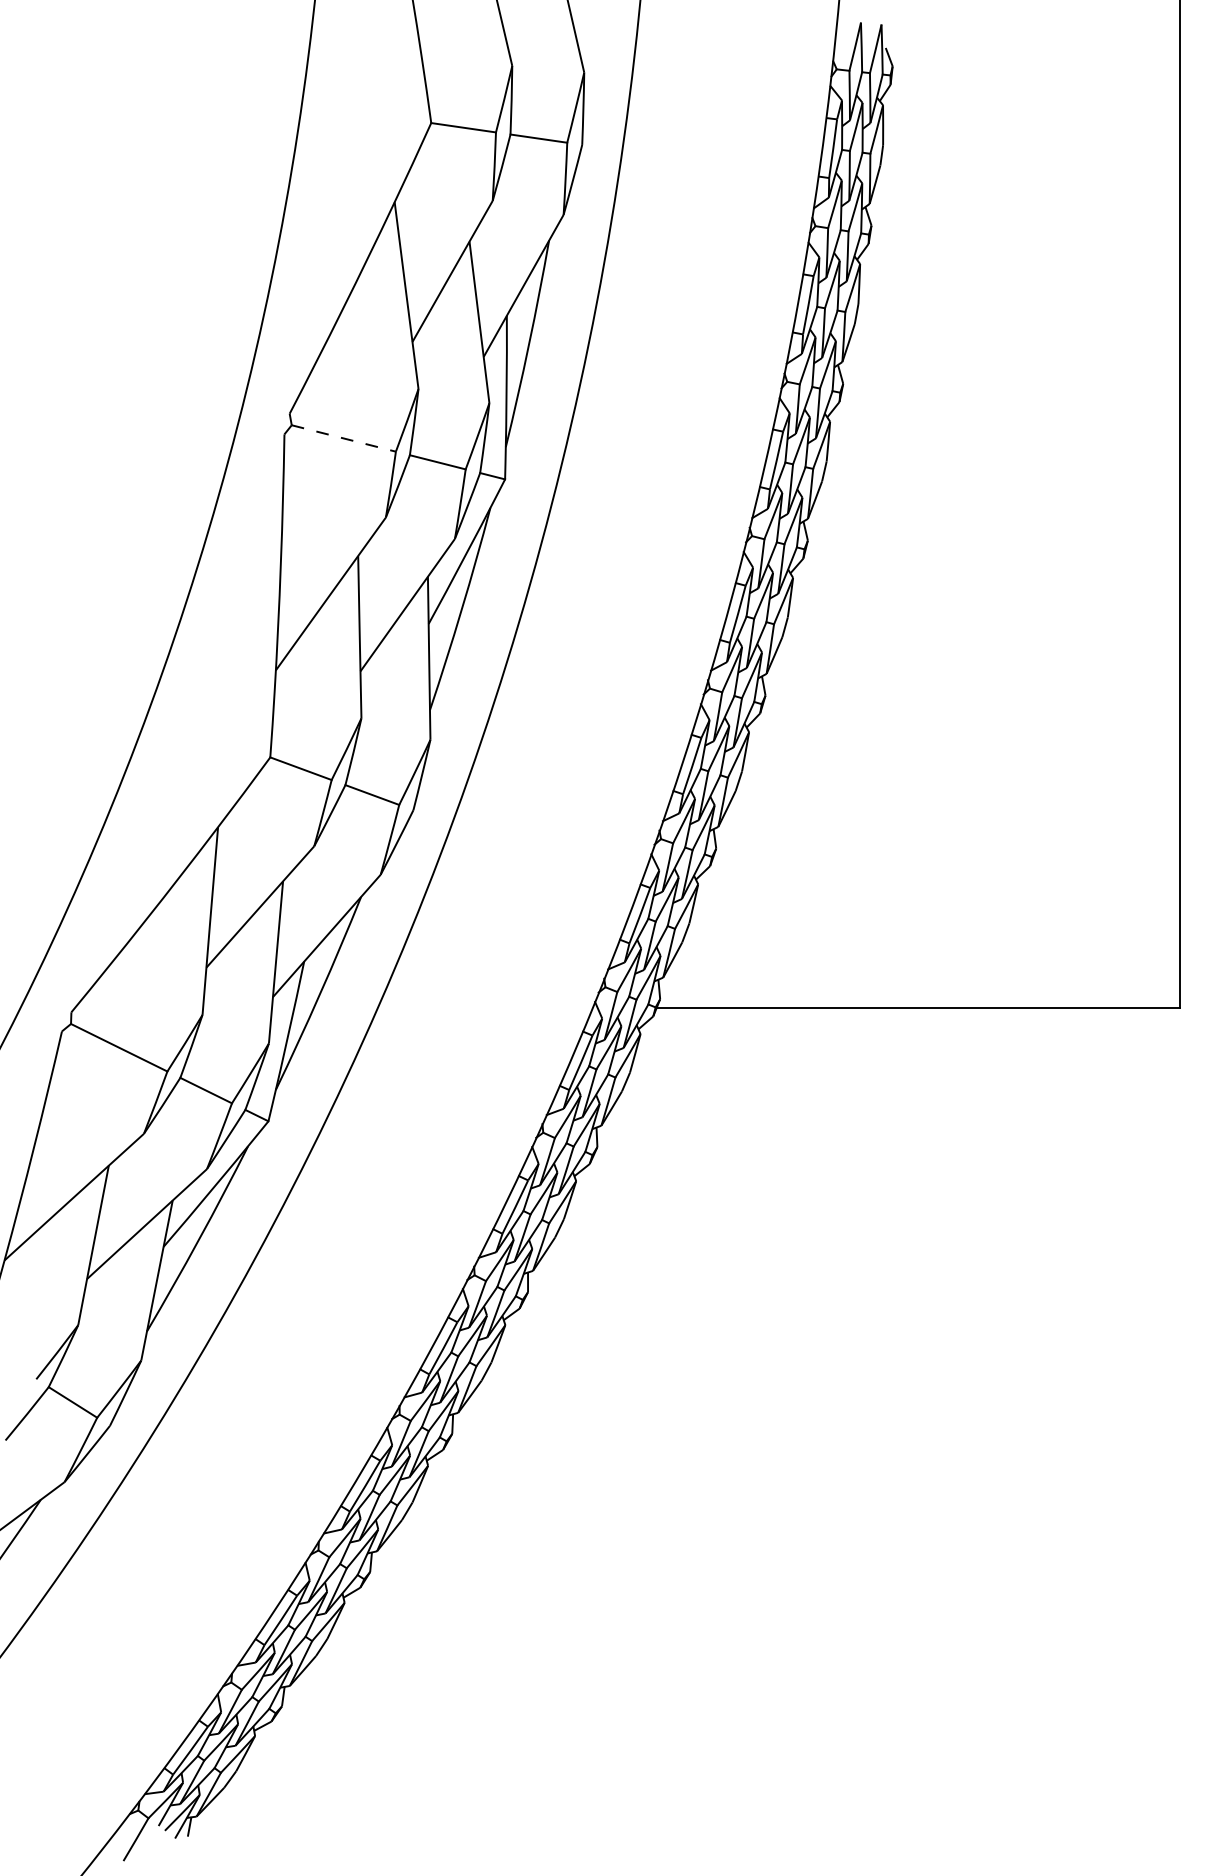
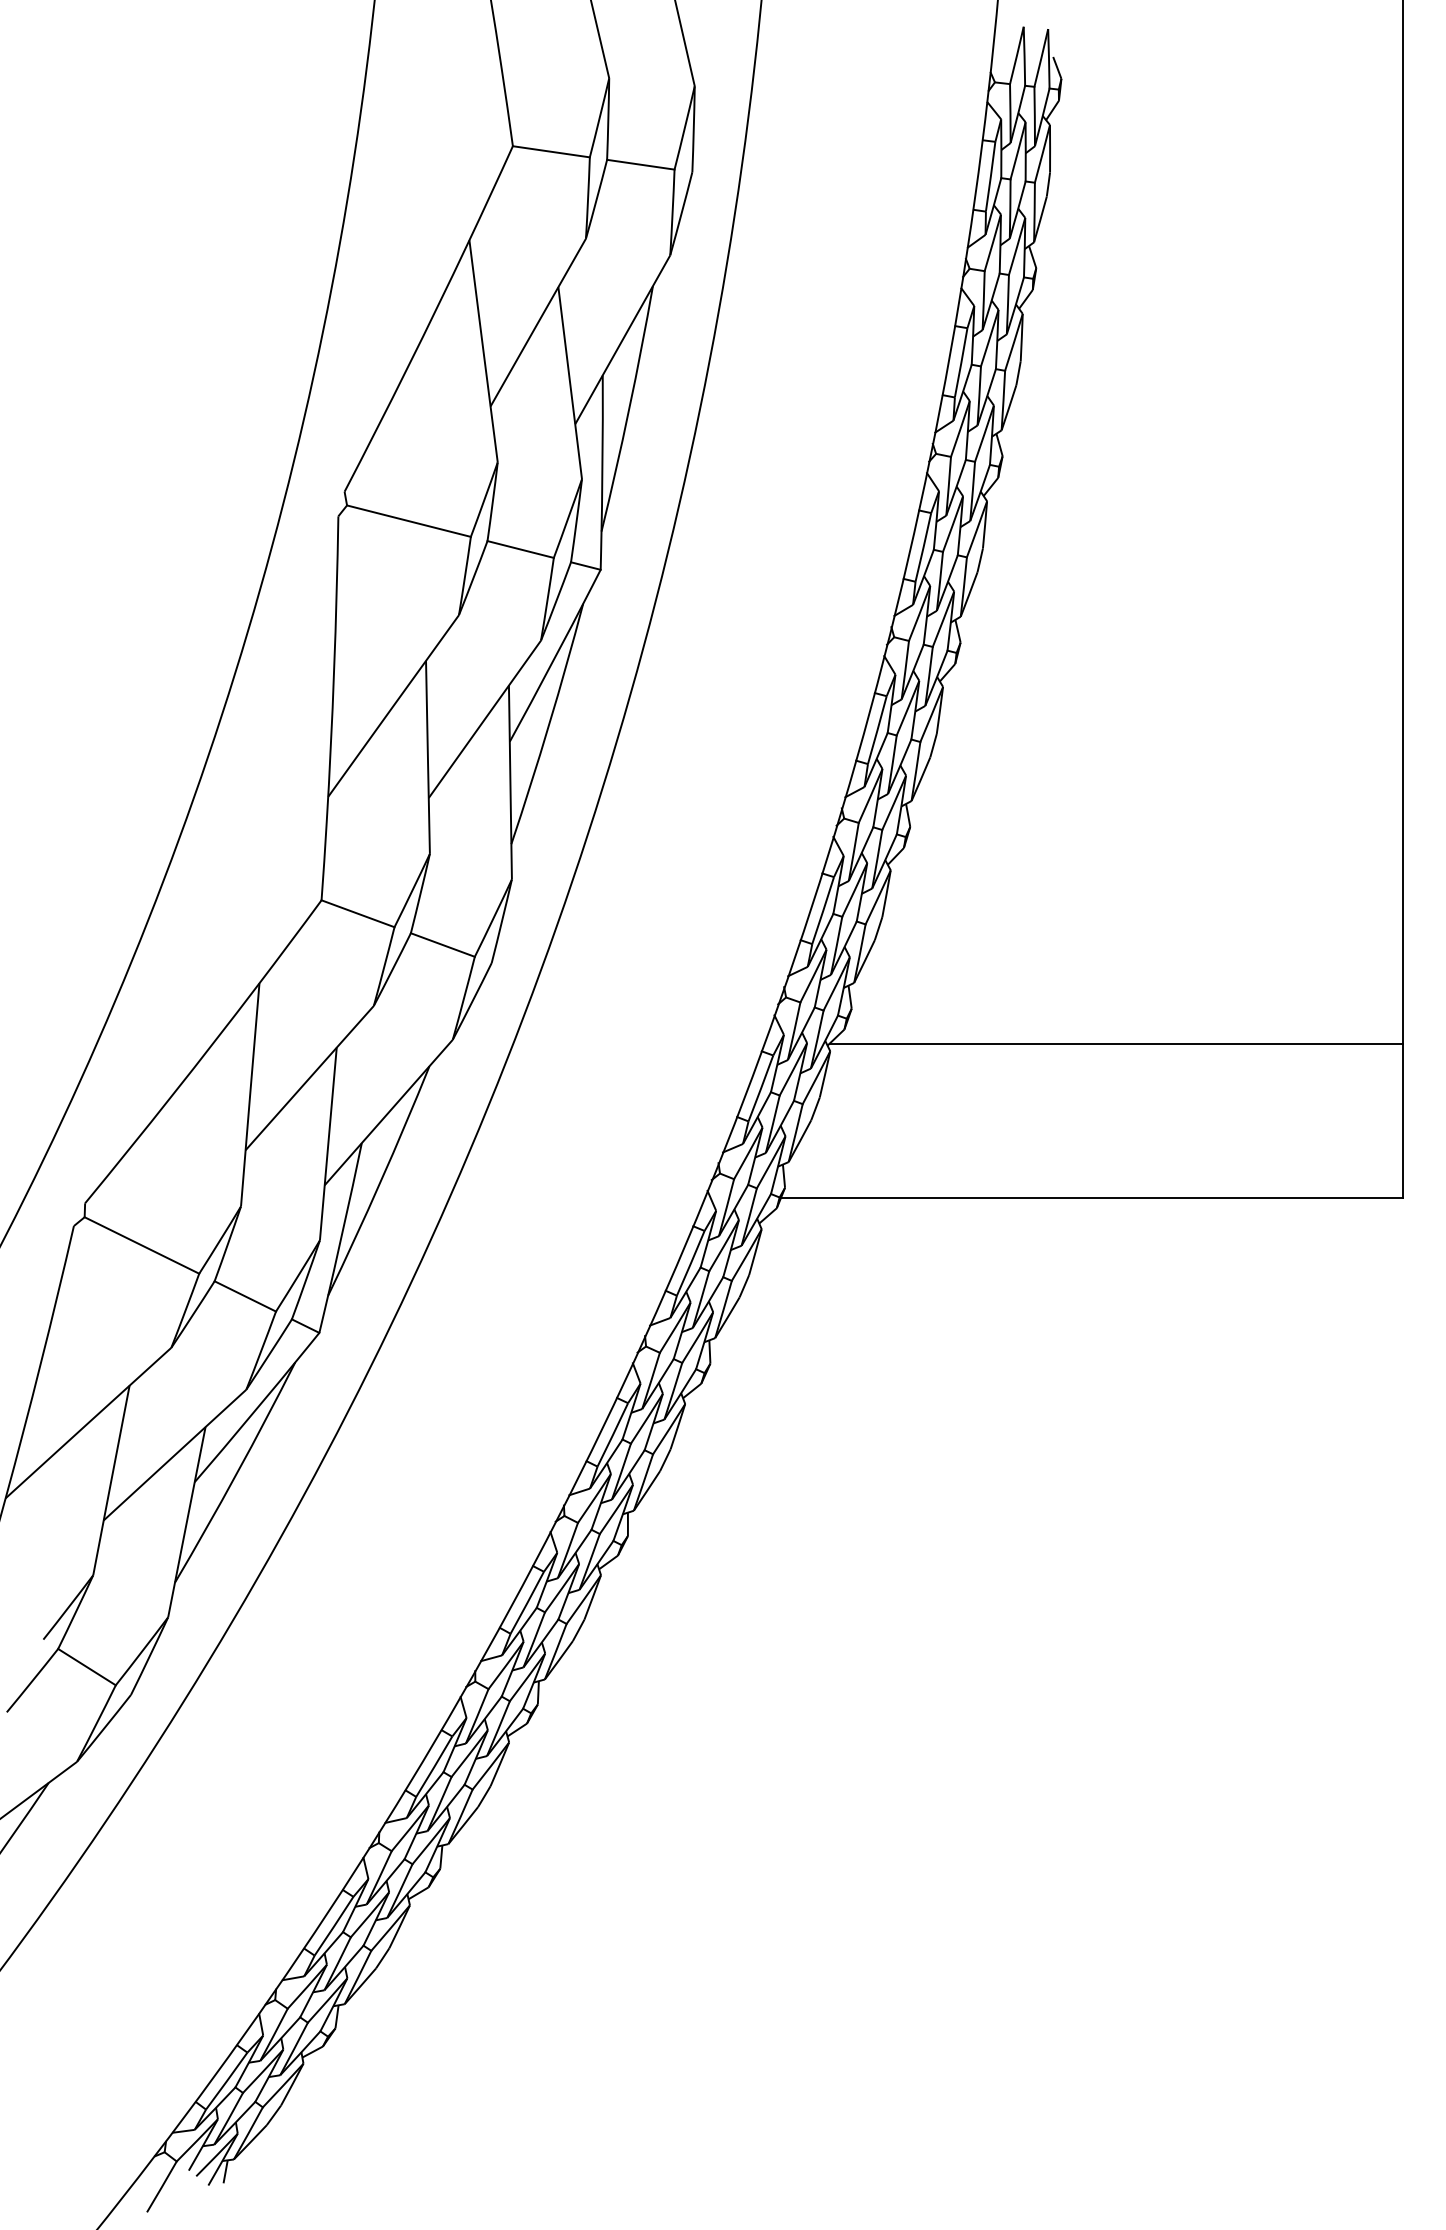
line: (343, 438) -> (408, 521), dashed -> solid
line: (938, 877) -> (1115, 1043), added

